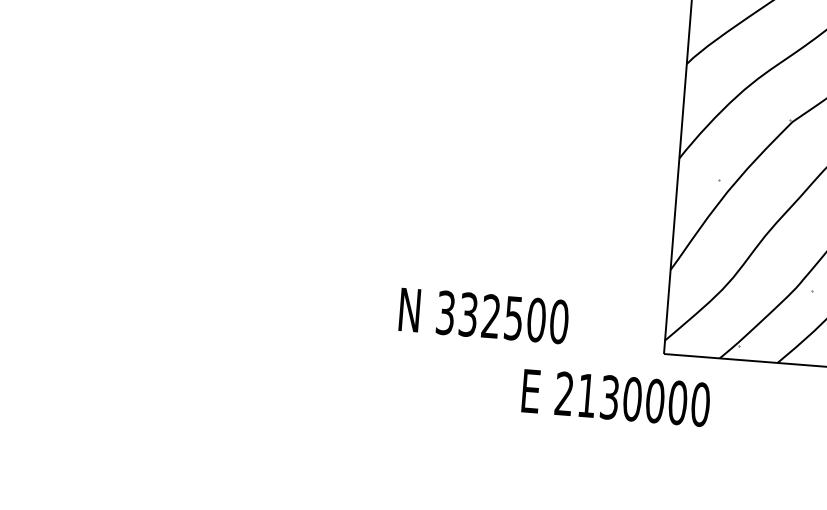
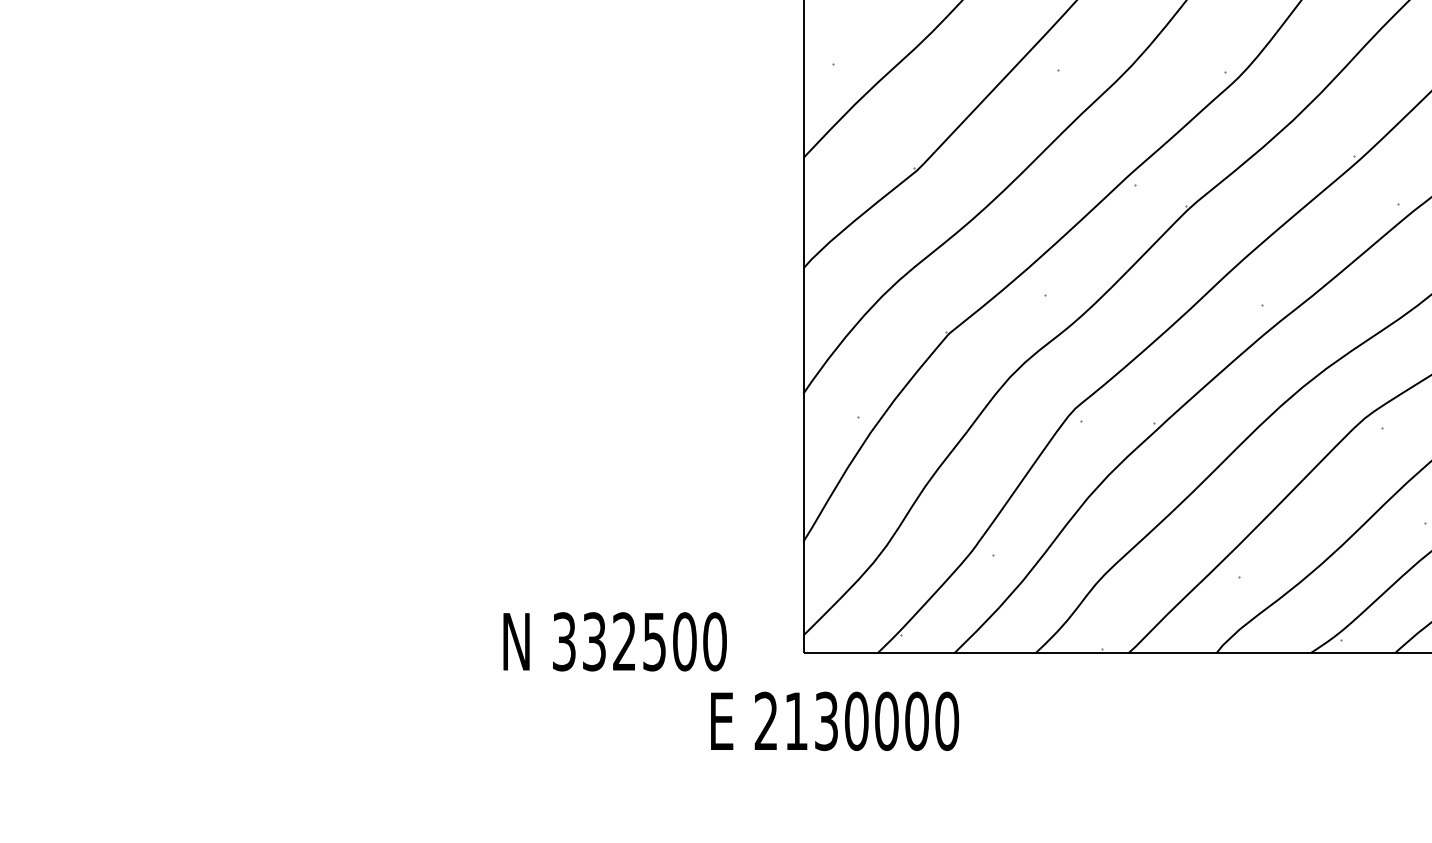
text: (483, 315) -> (614, 641), moved
text: (616, 397) -> (835, 720), moved

